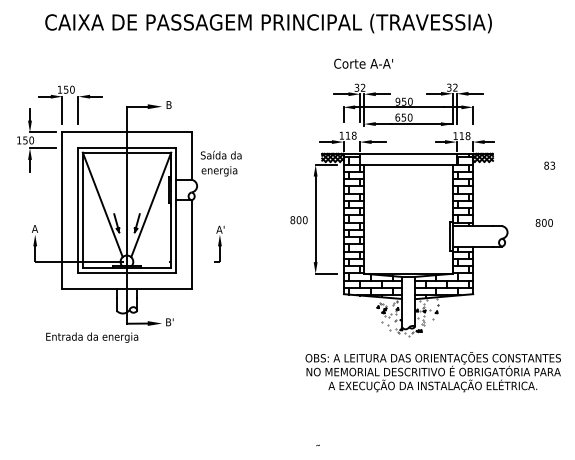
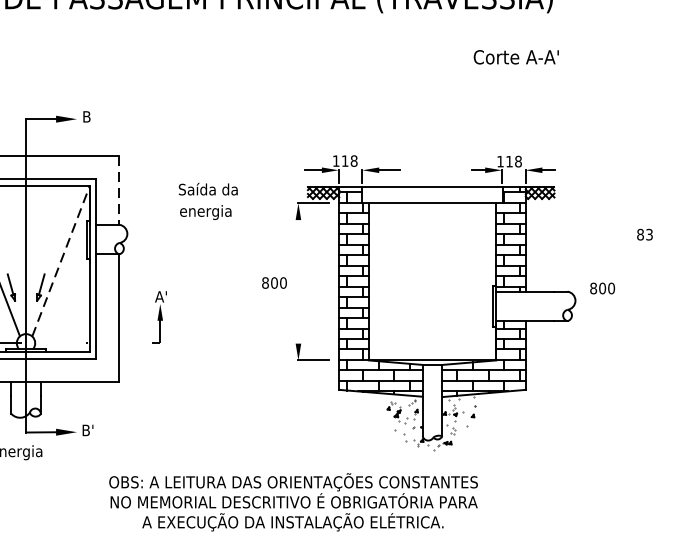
text: (363, 63) -> (516, 56), moved
part: (408, 104) -> (432, 116), removed
line: (191, 156) -> (119, 191), solid -> dashed
text: (220, 163) -> (207, 201), moved
text: (549, 165) -> (644, 234), moved
line: (151, 204) -> (61, 260), solid -> dashed
line: (315, 219) -> (298, 282), removed
text: (543, 222) -> (601, 287), moved
text: (432, 372) -> (292, 502), moved

